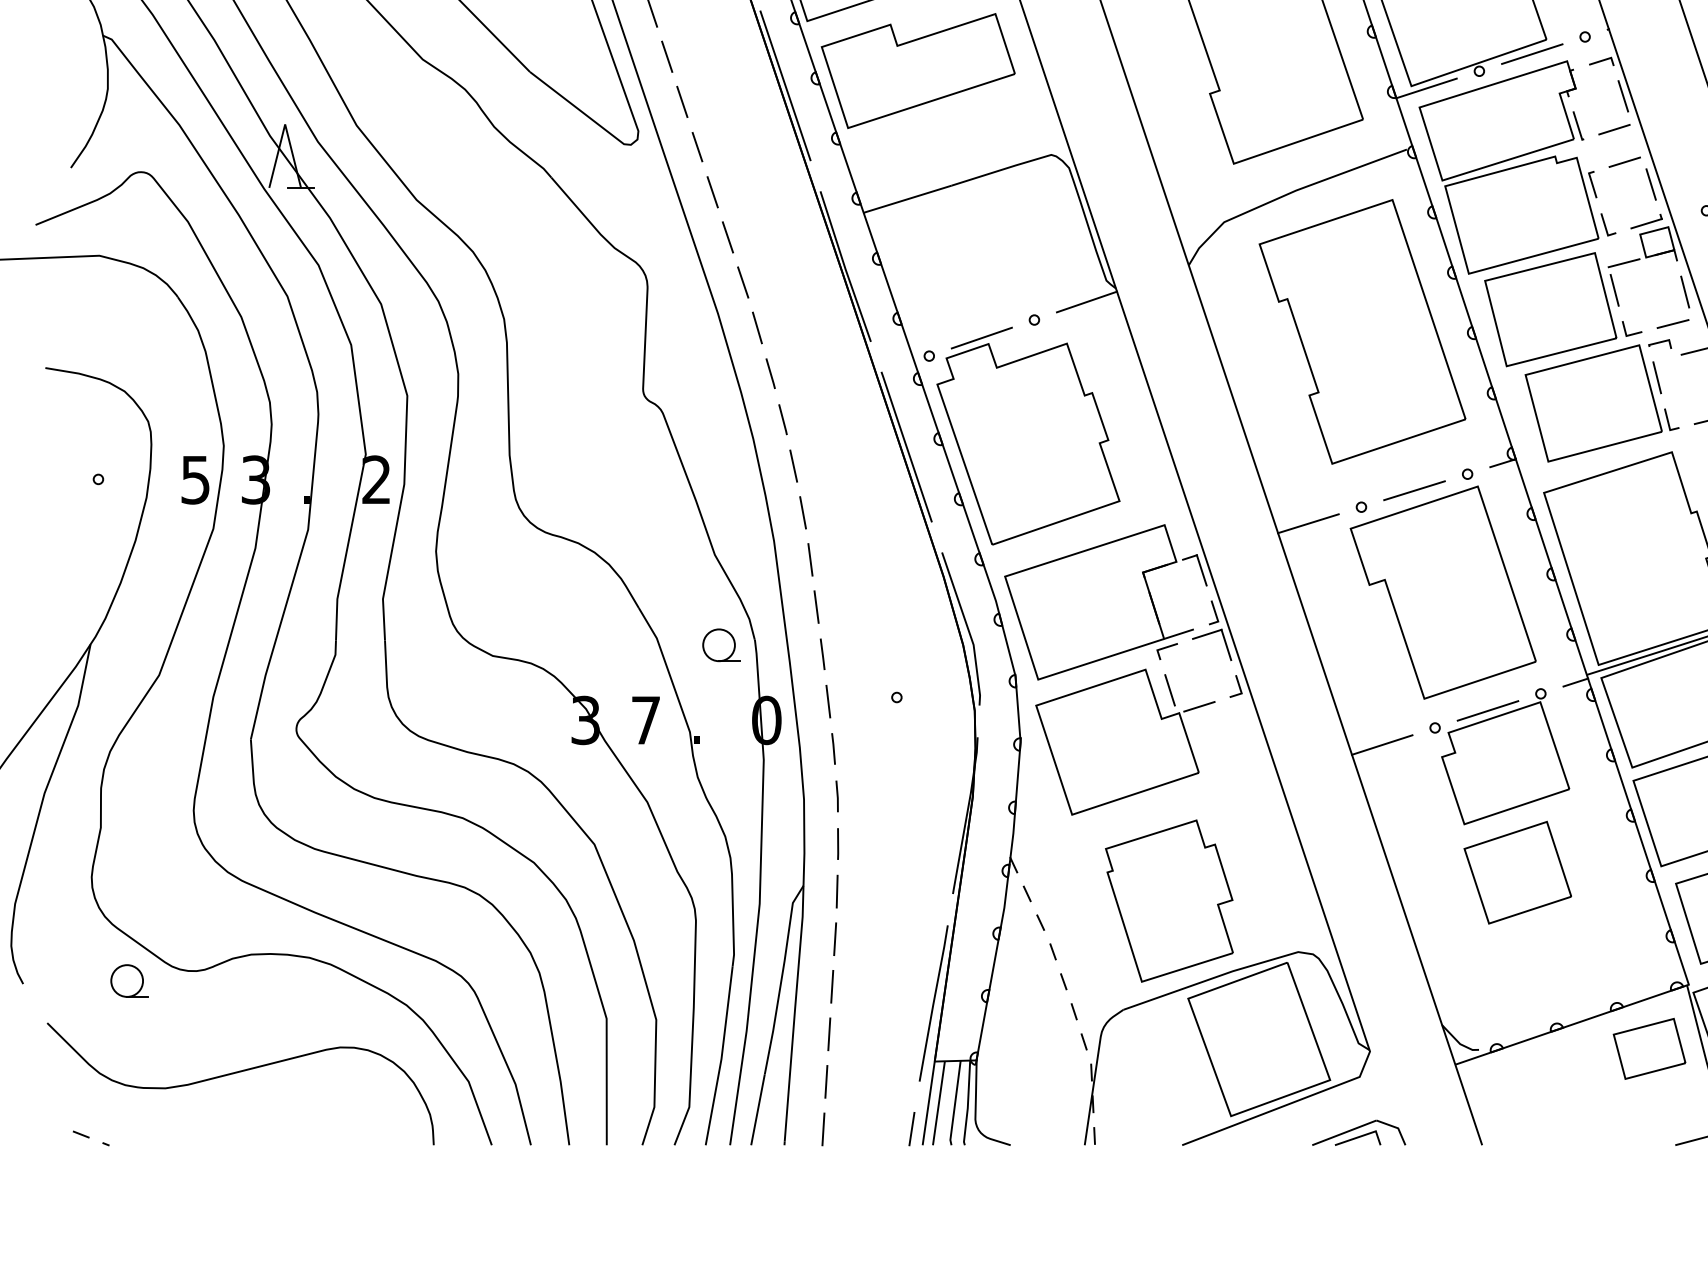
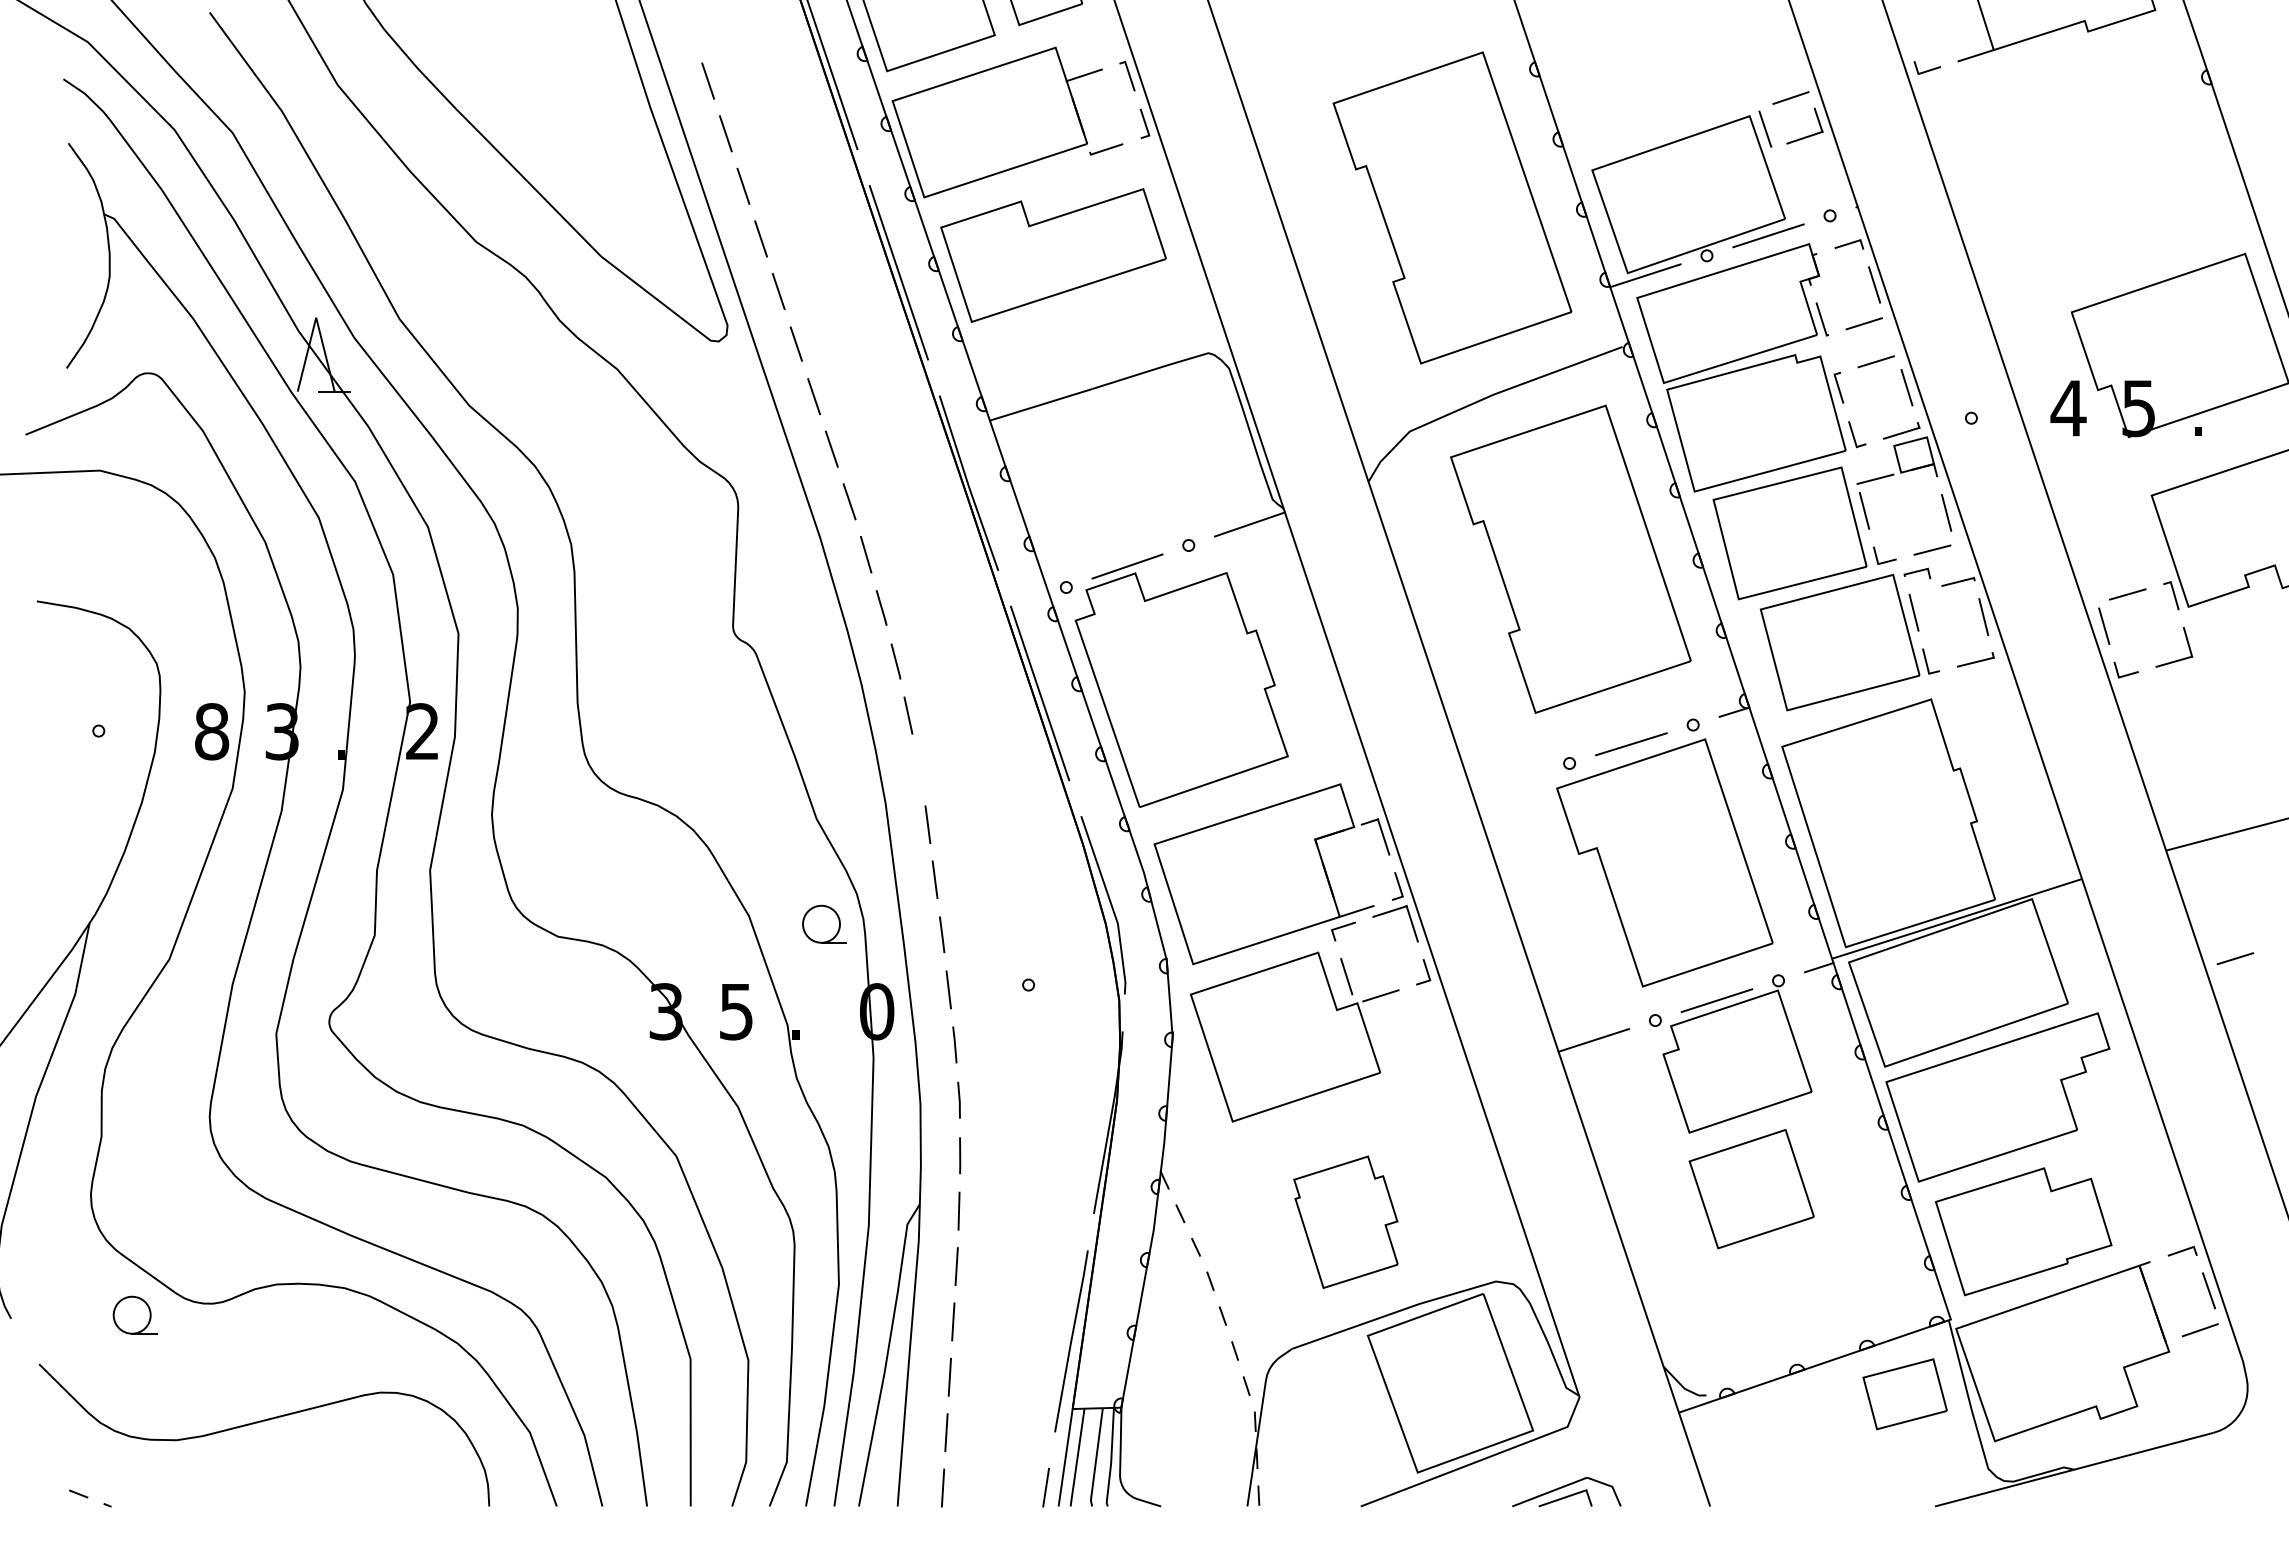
text: (196, 479) -> (212, 731), 5 -> 8
line: (803, 512) -> (919, 769), removed
line: (1308, 523) -> (1507, 782), removed
text: (646, 721) -> (736, 1012), 7 -> 5
part: (1169, 901) -> (1345, 1222), size x0.7

